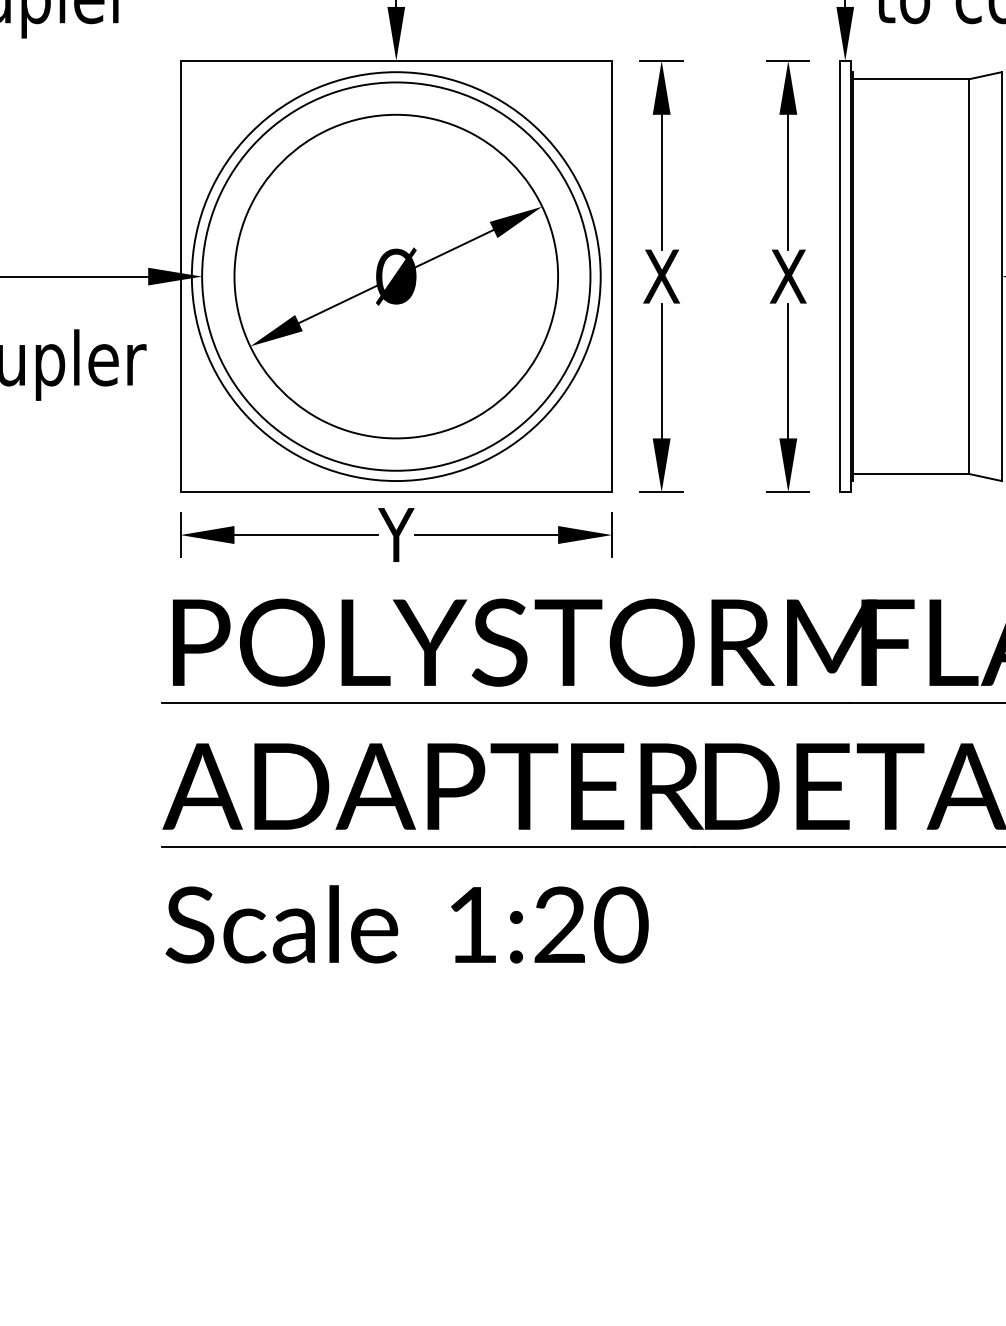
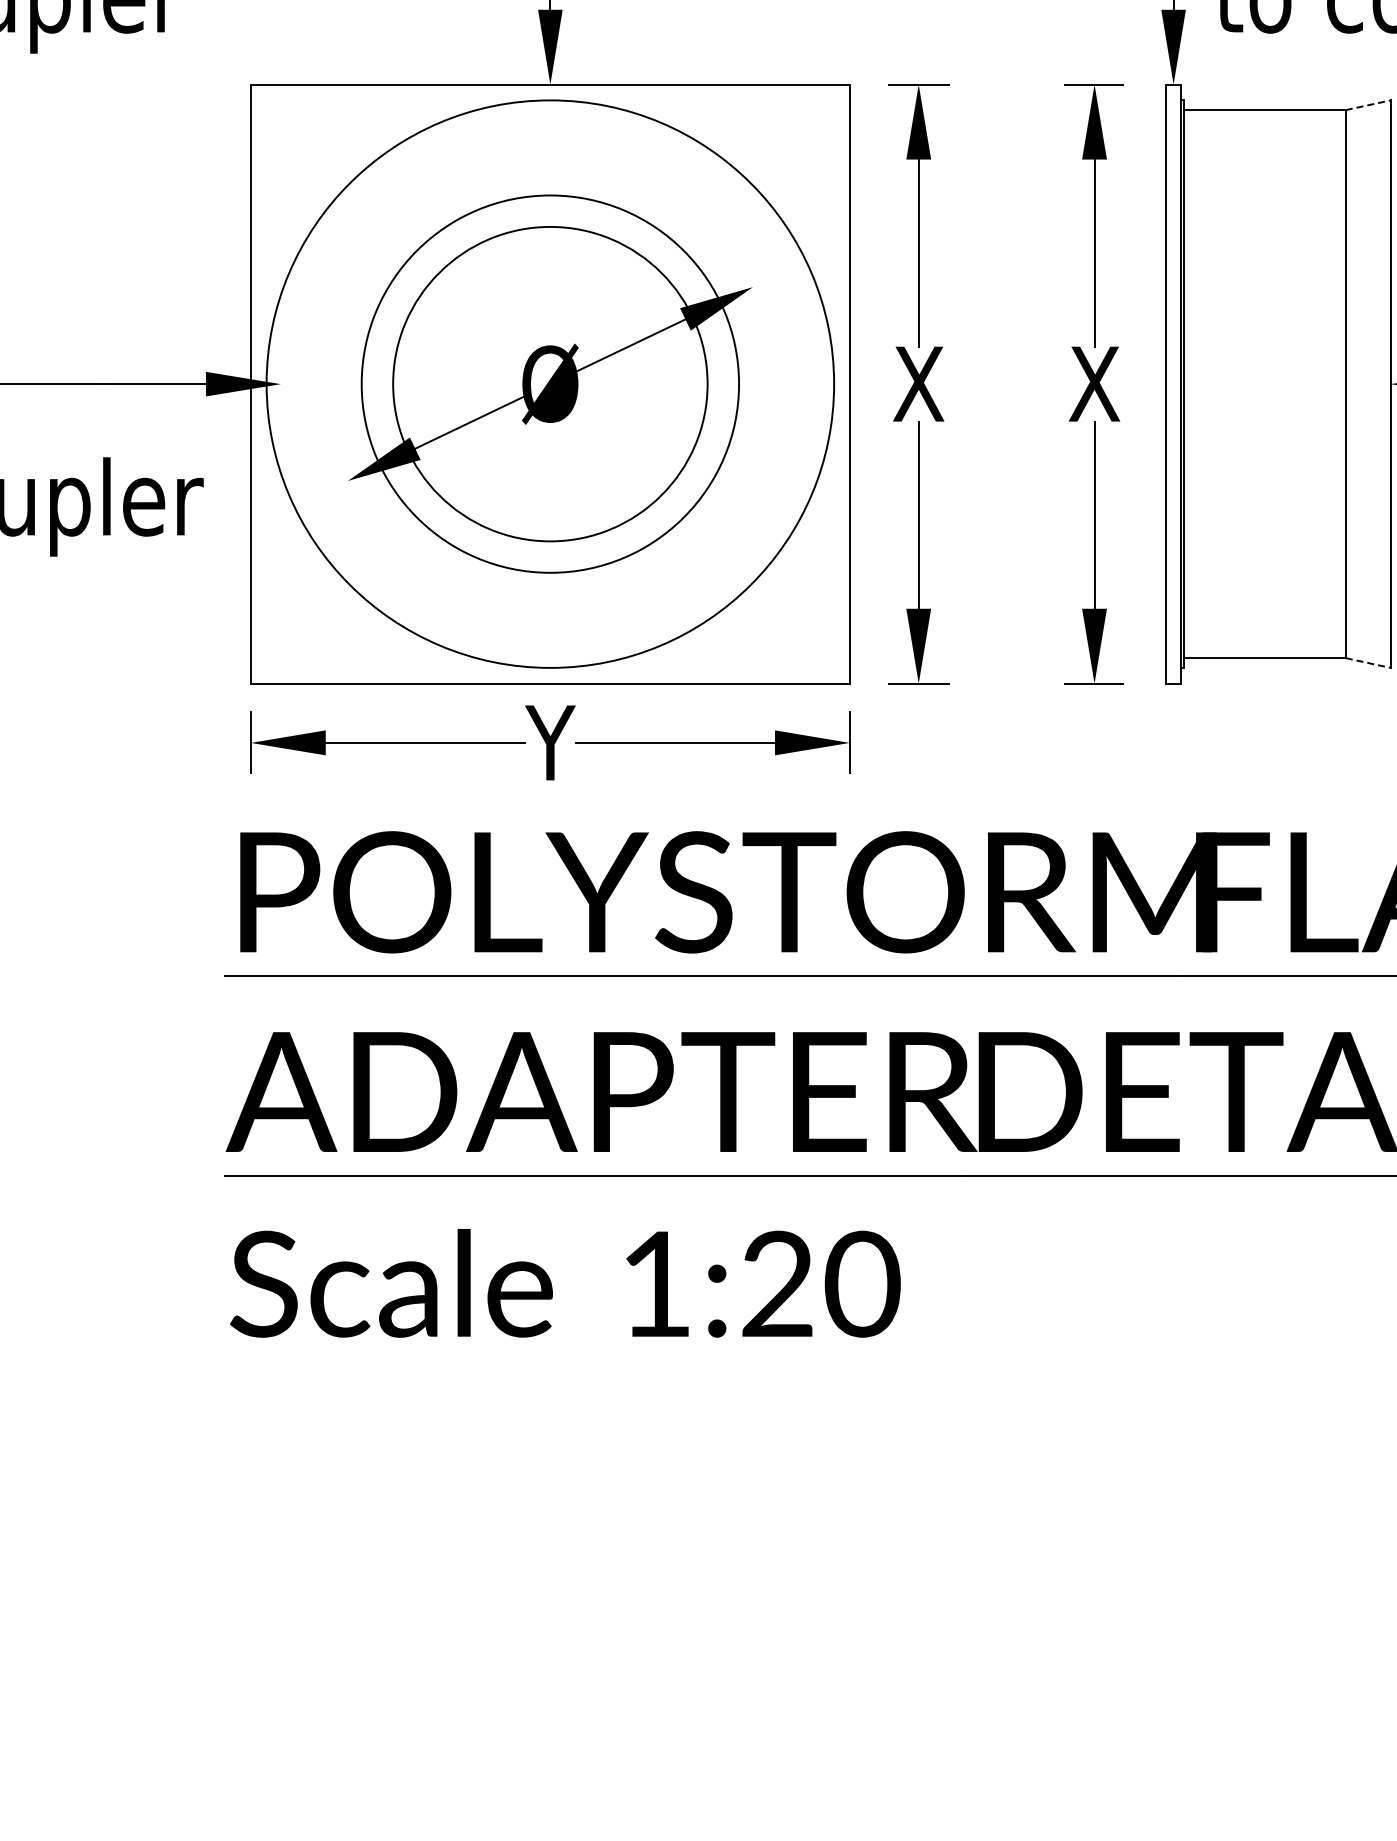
line: (985, 75) -> (1368, 105), solid -> dashed
circle: (395, 276) -> (549, 383), size x0.7
circle: (395, 276) -> (549, 383), size x0.7
line: (985, 477) -> (1368, 663), solid -> dashed

